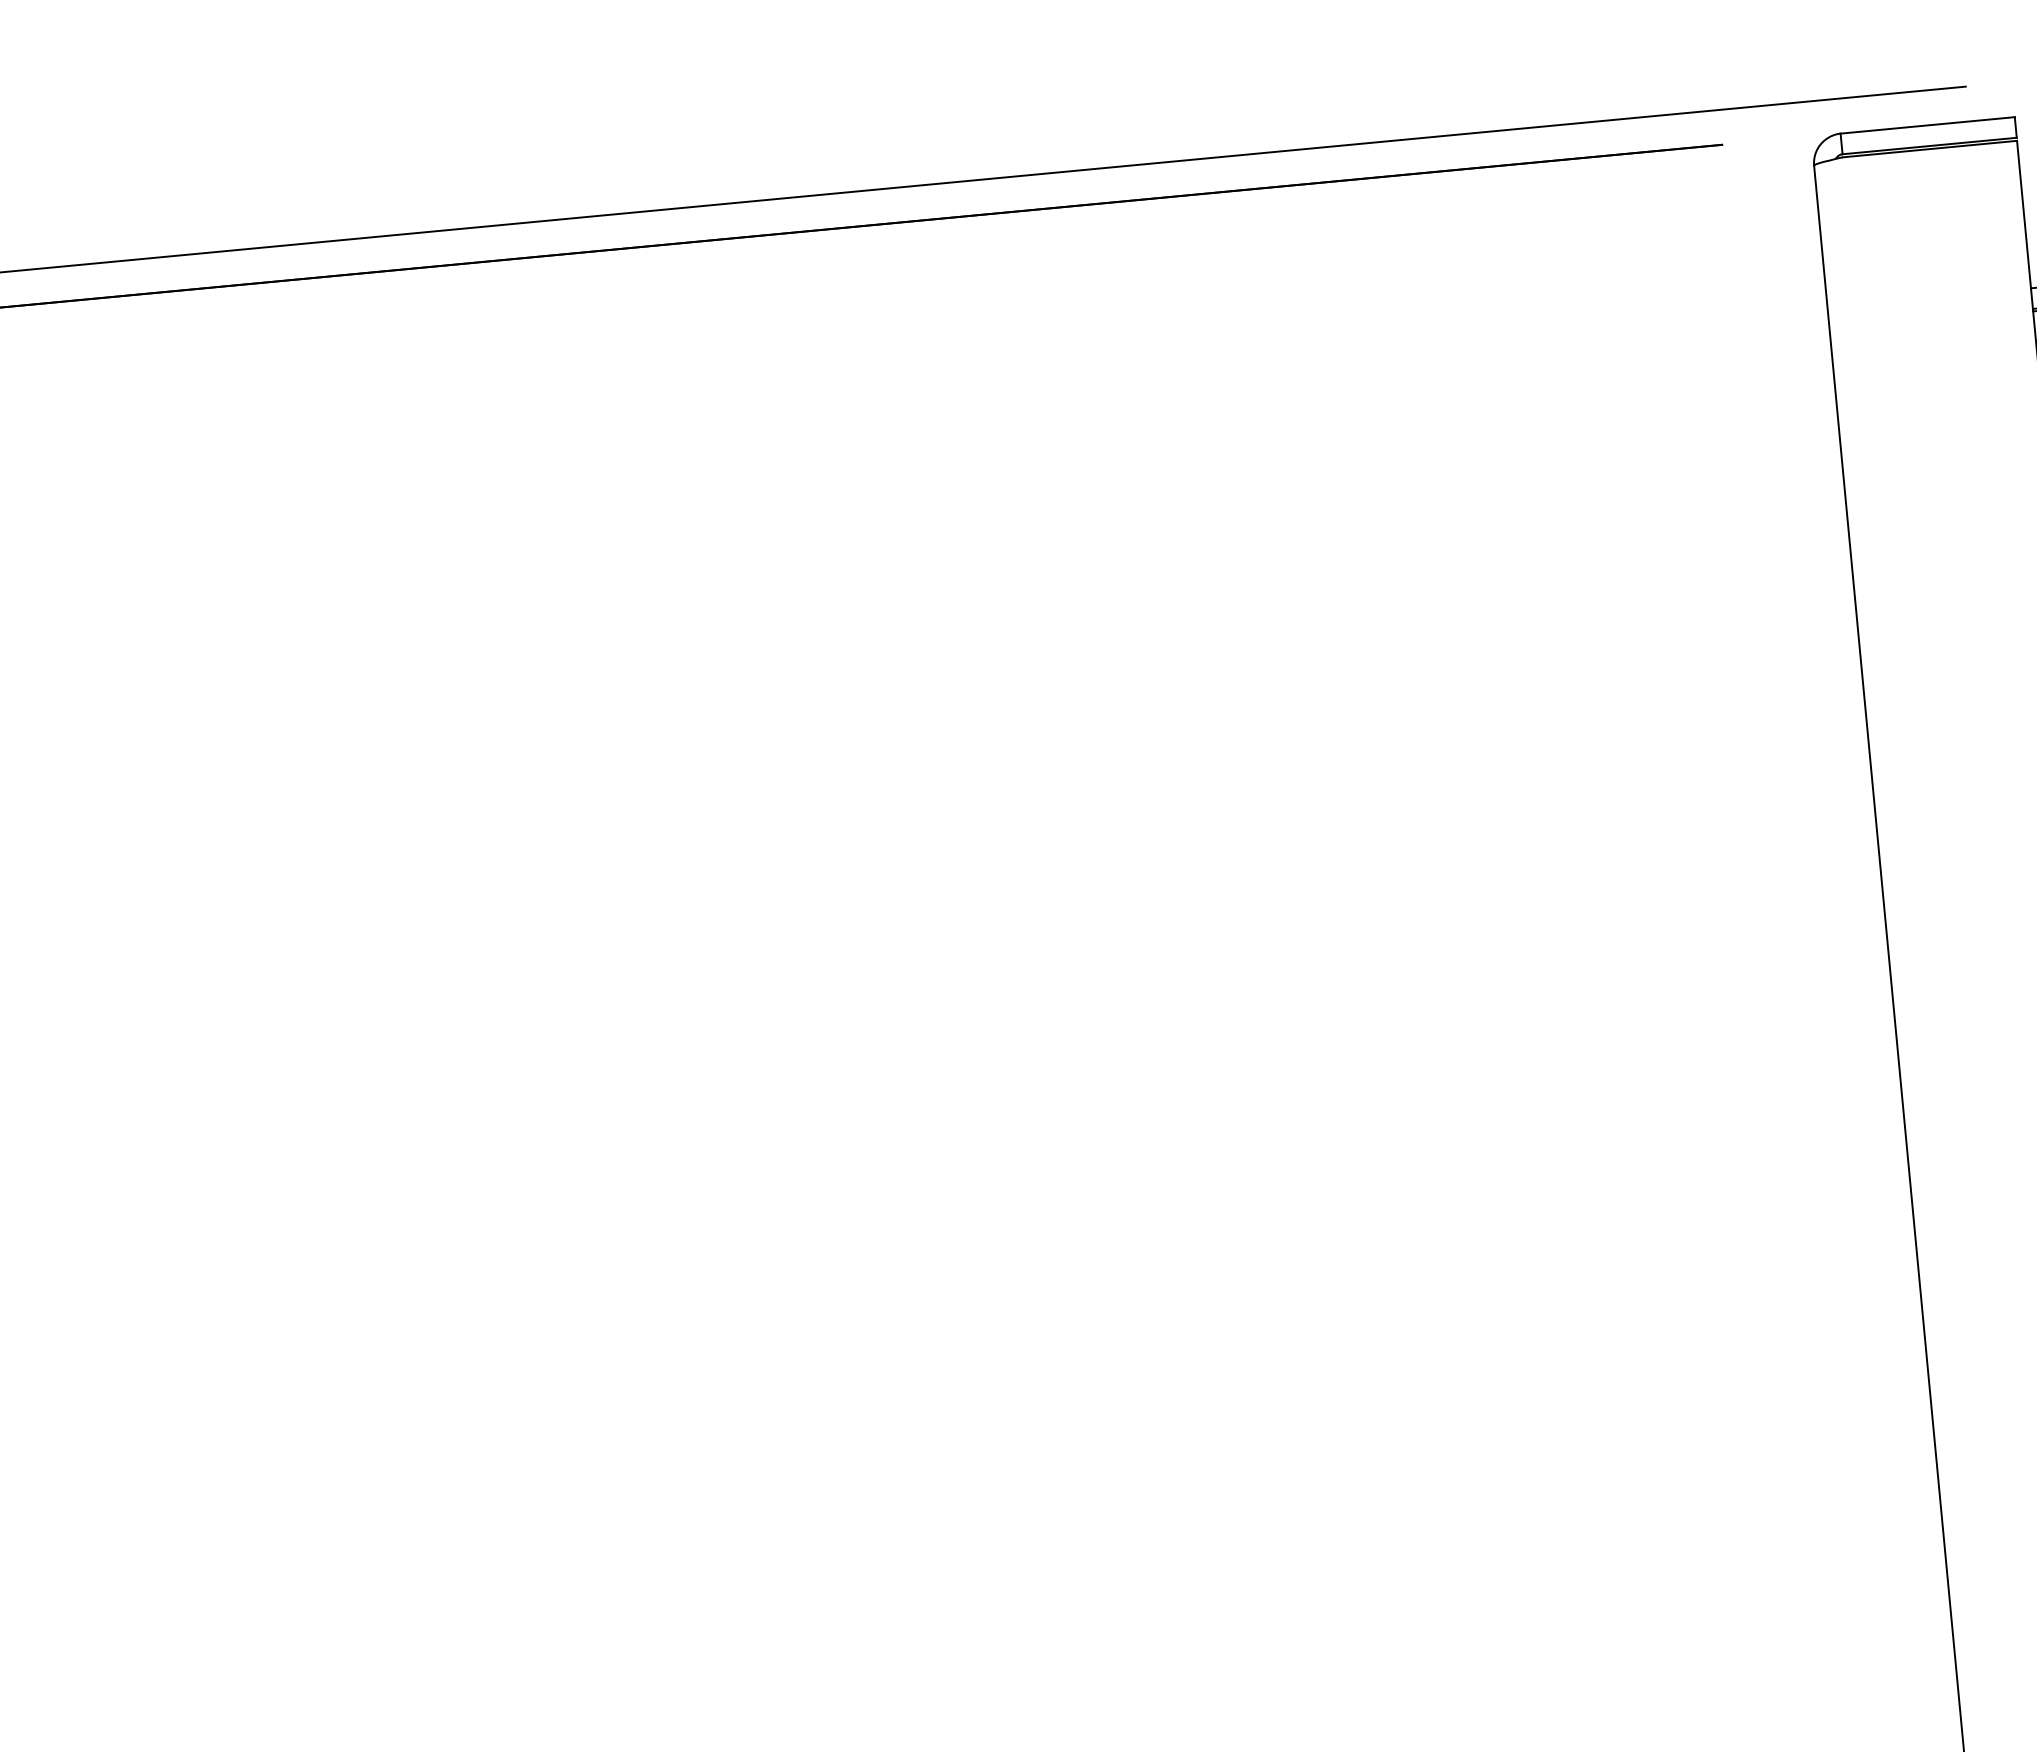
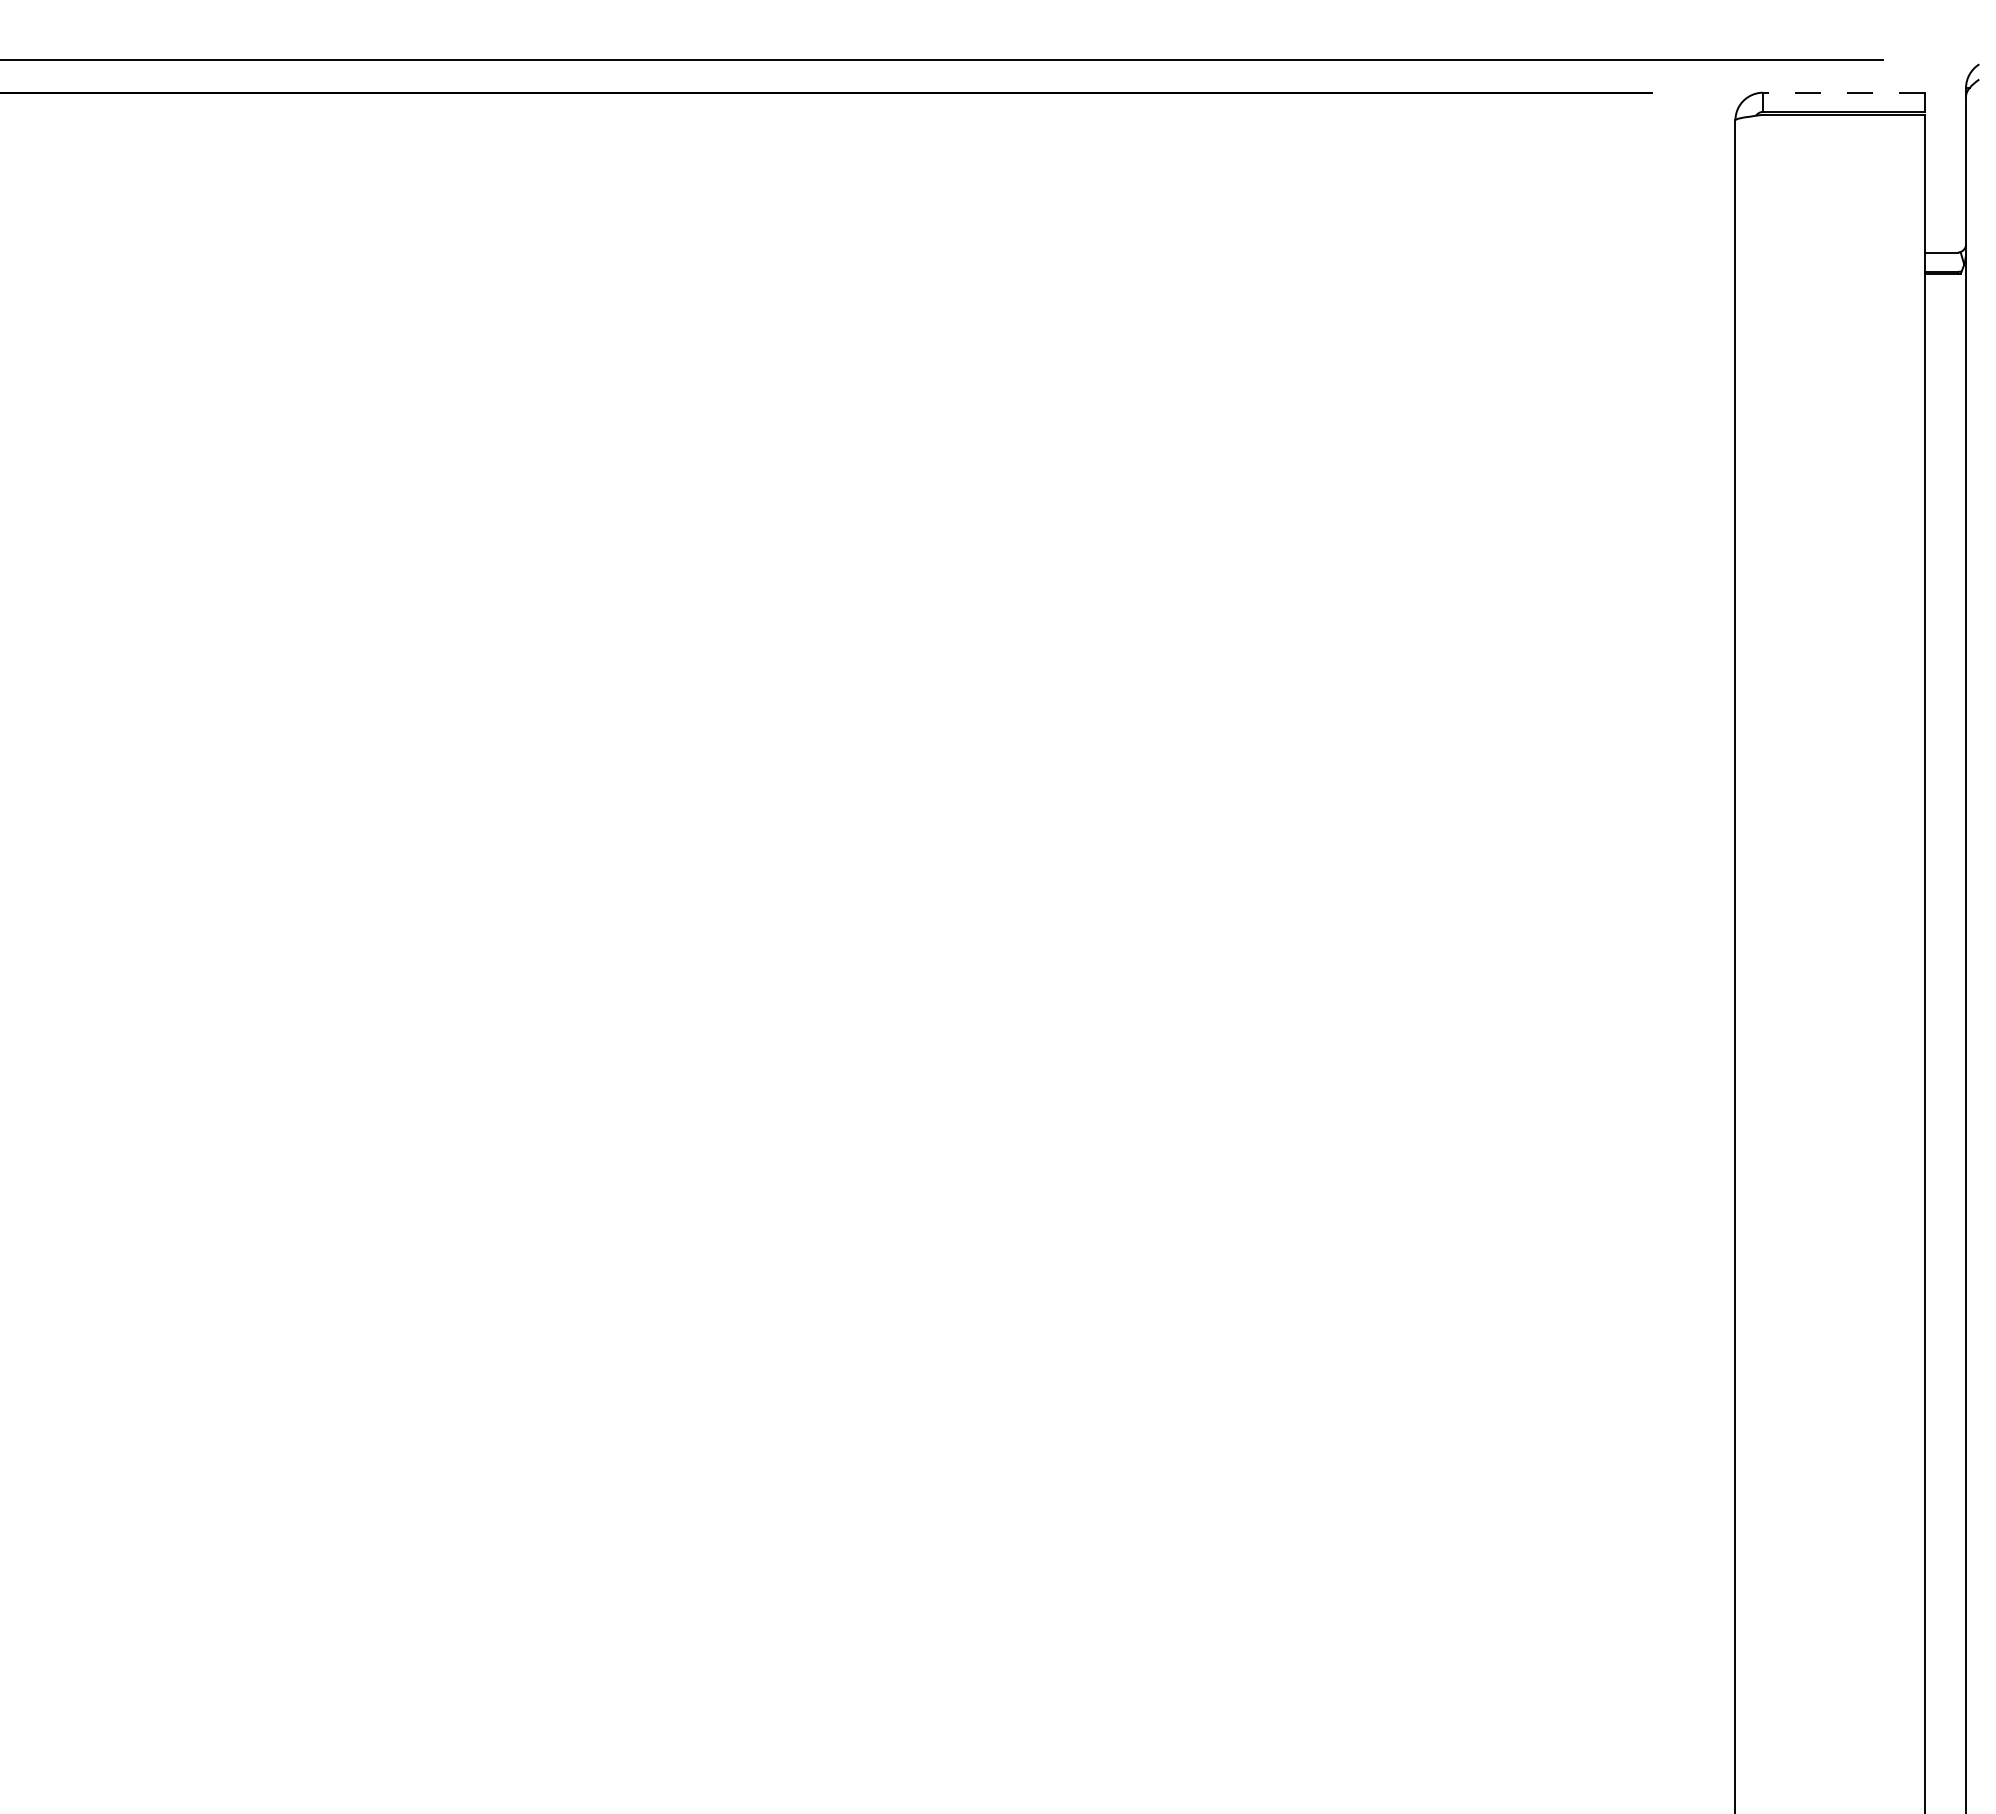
line: (1927, 125) -> (1843, 92), solid -> dashed

